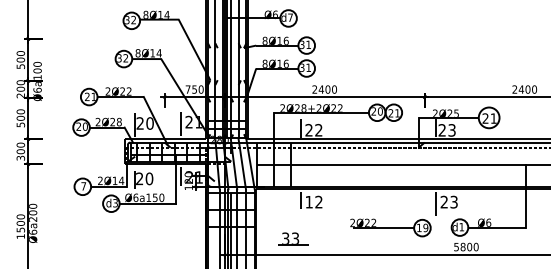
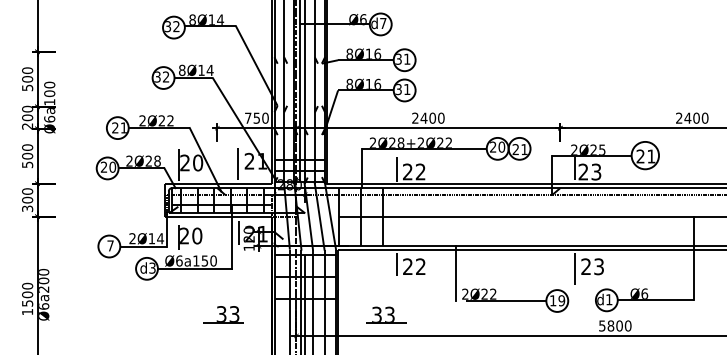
text: (308, 201) -> (407, 265), 12 -> 22
line: (345, 207) -> (455, 273), added
part: (169, 238) -> (223, 314), added

